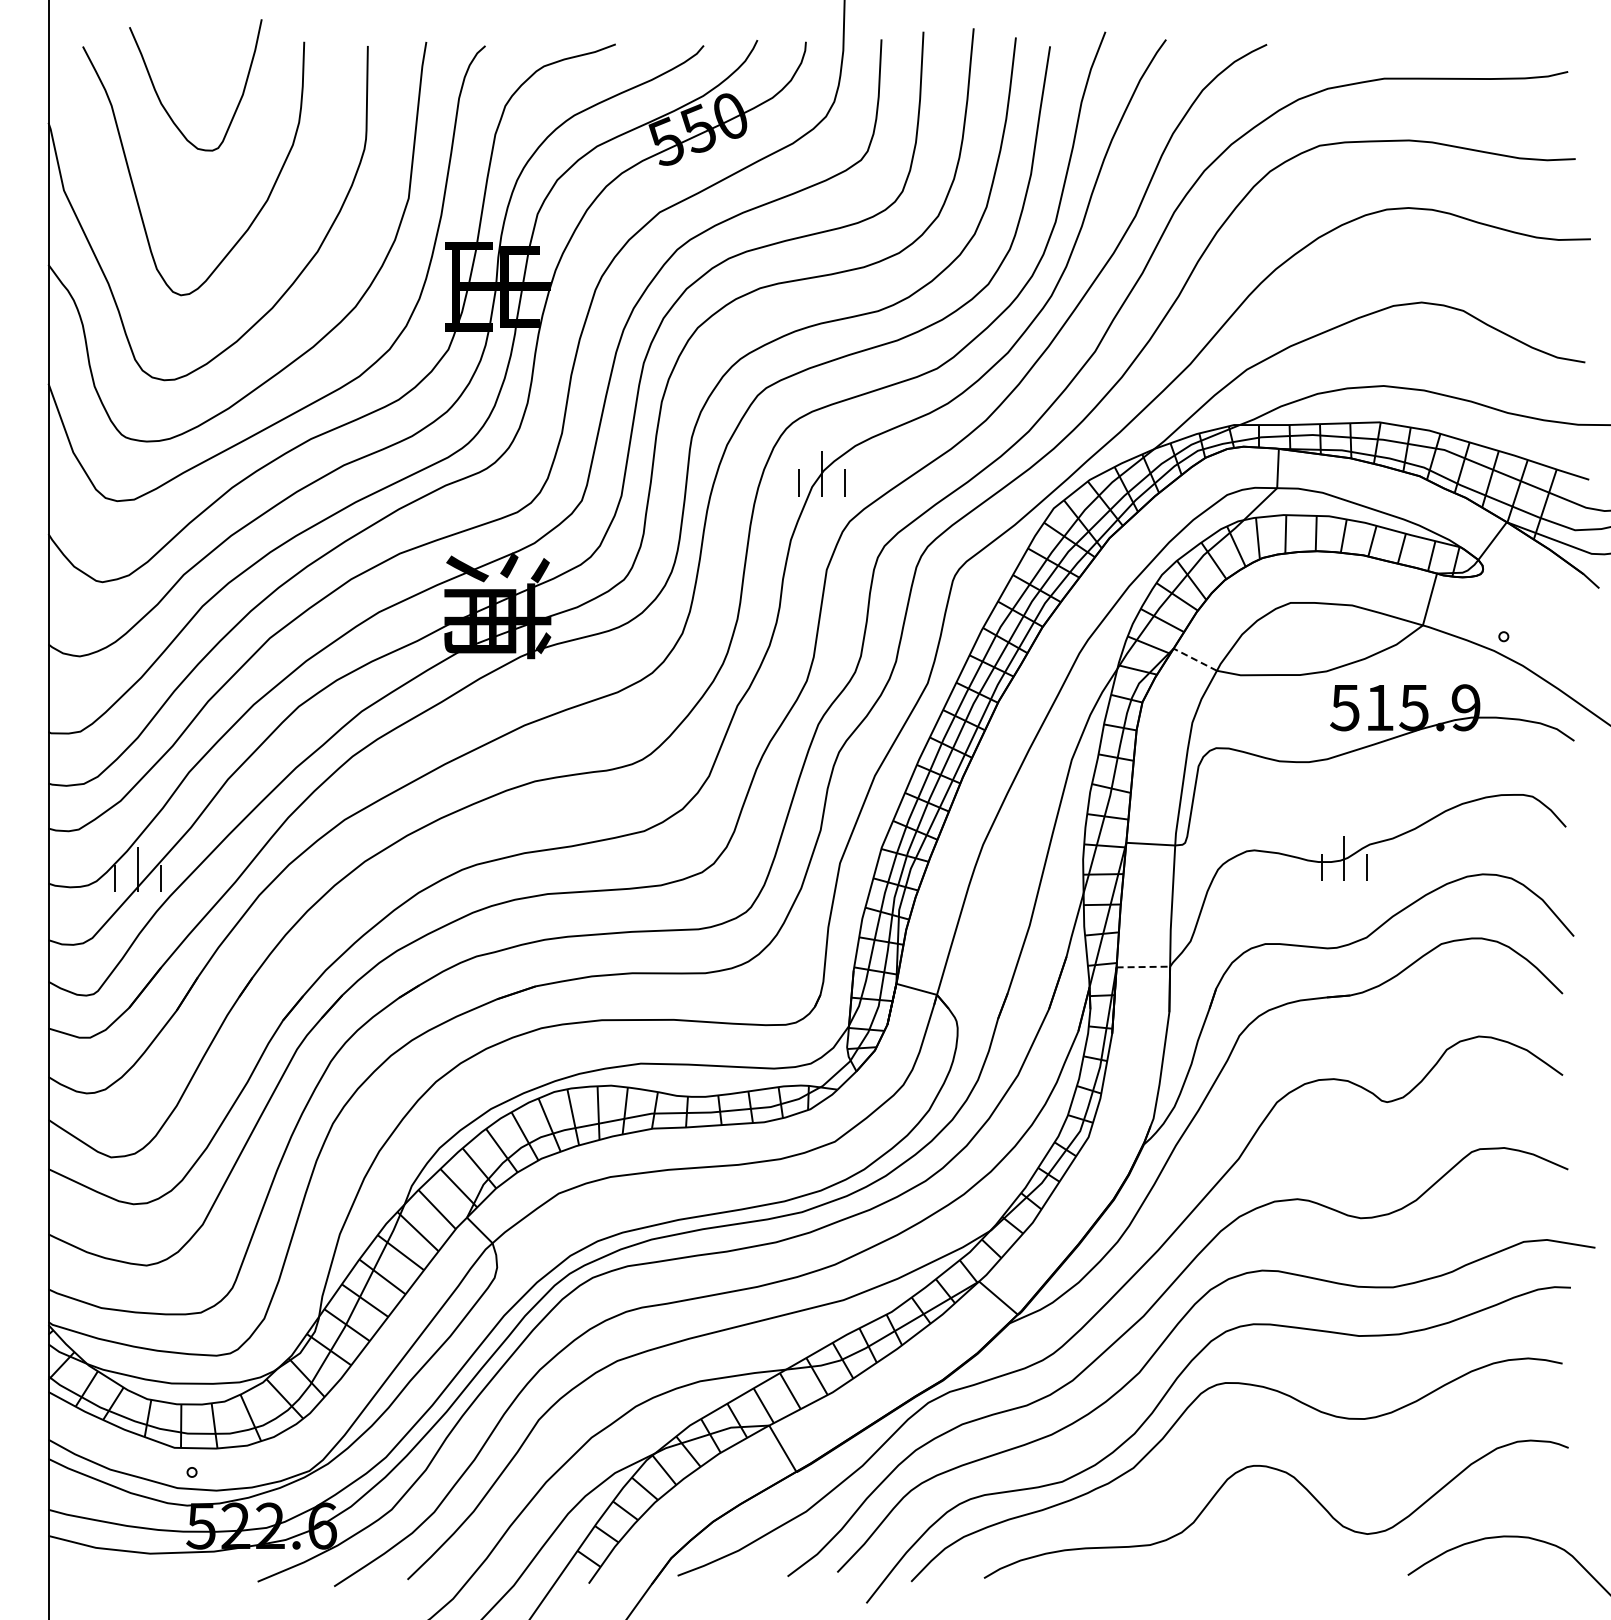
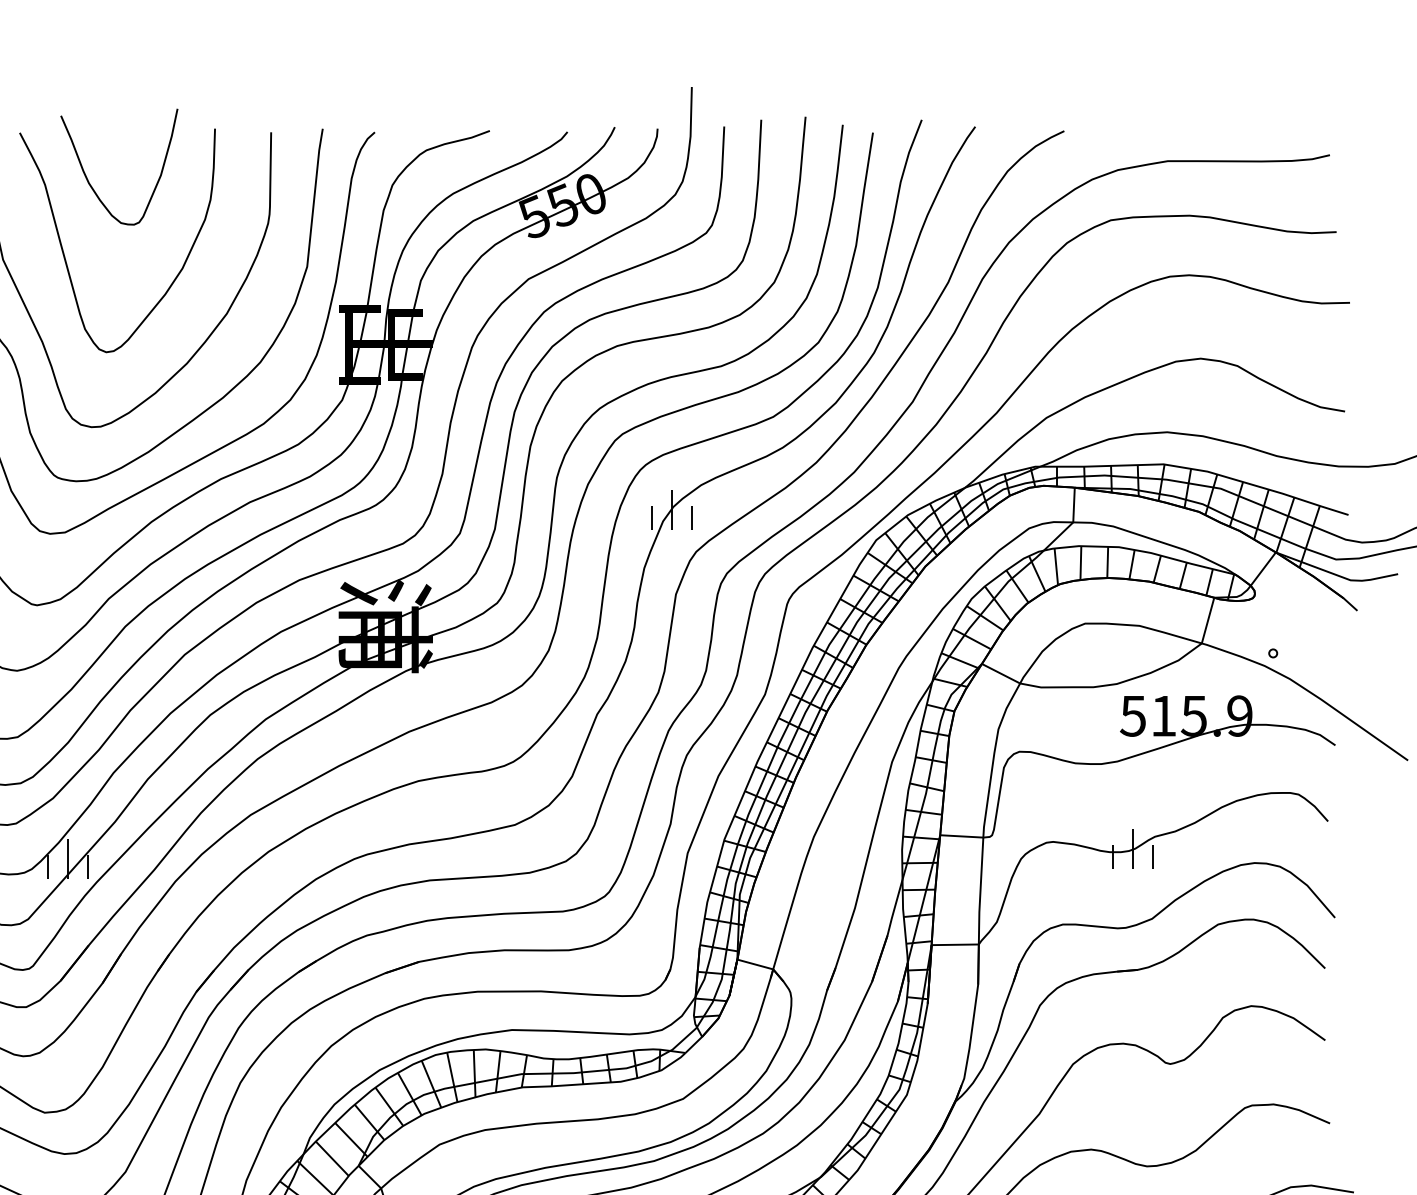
line: (1194, 659) -> (1000, 673), dashed -> solid
line: (1143, 967) -> (955, 945), dashed -> solid

